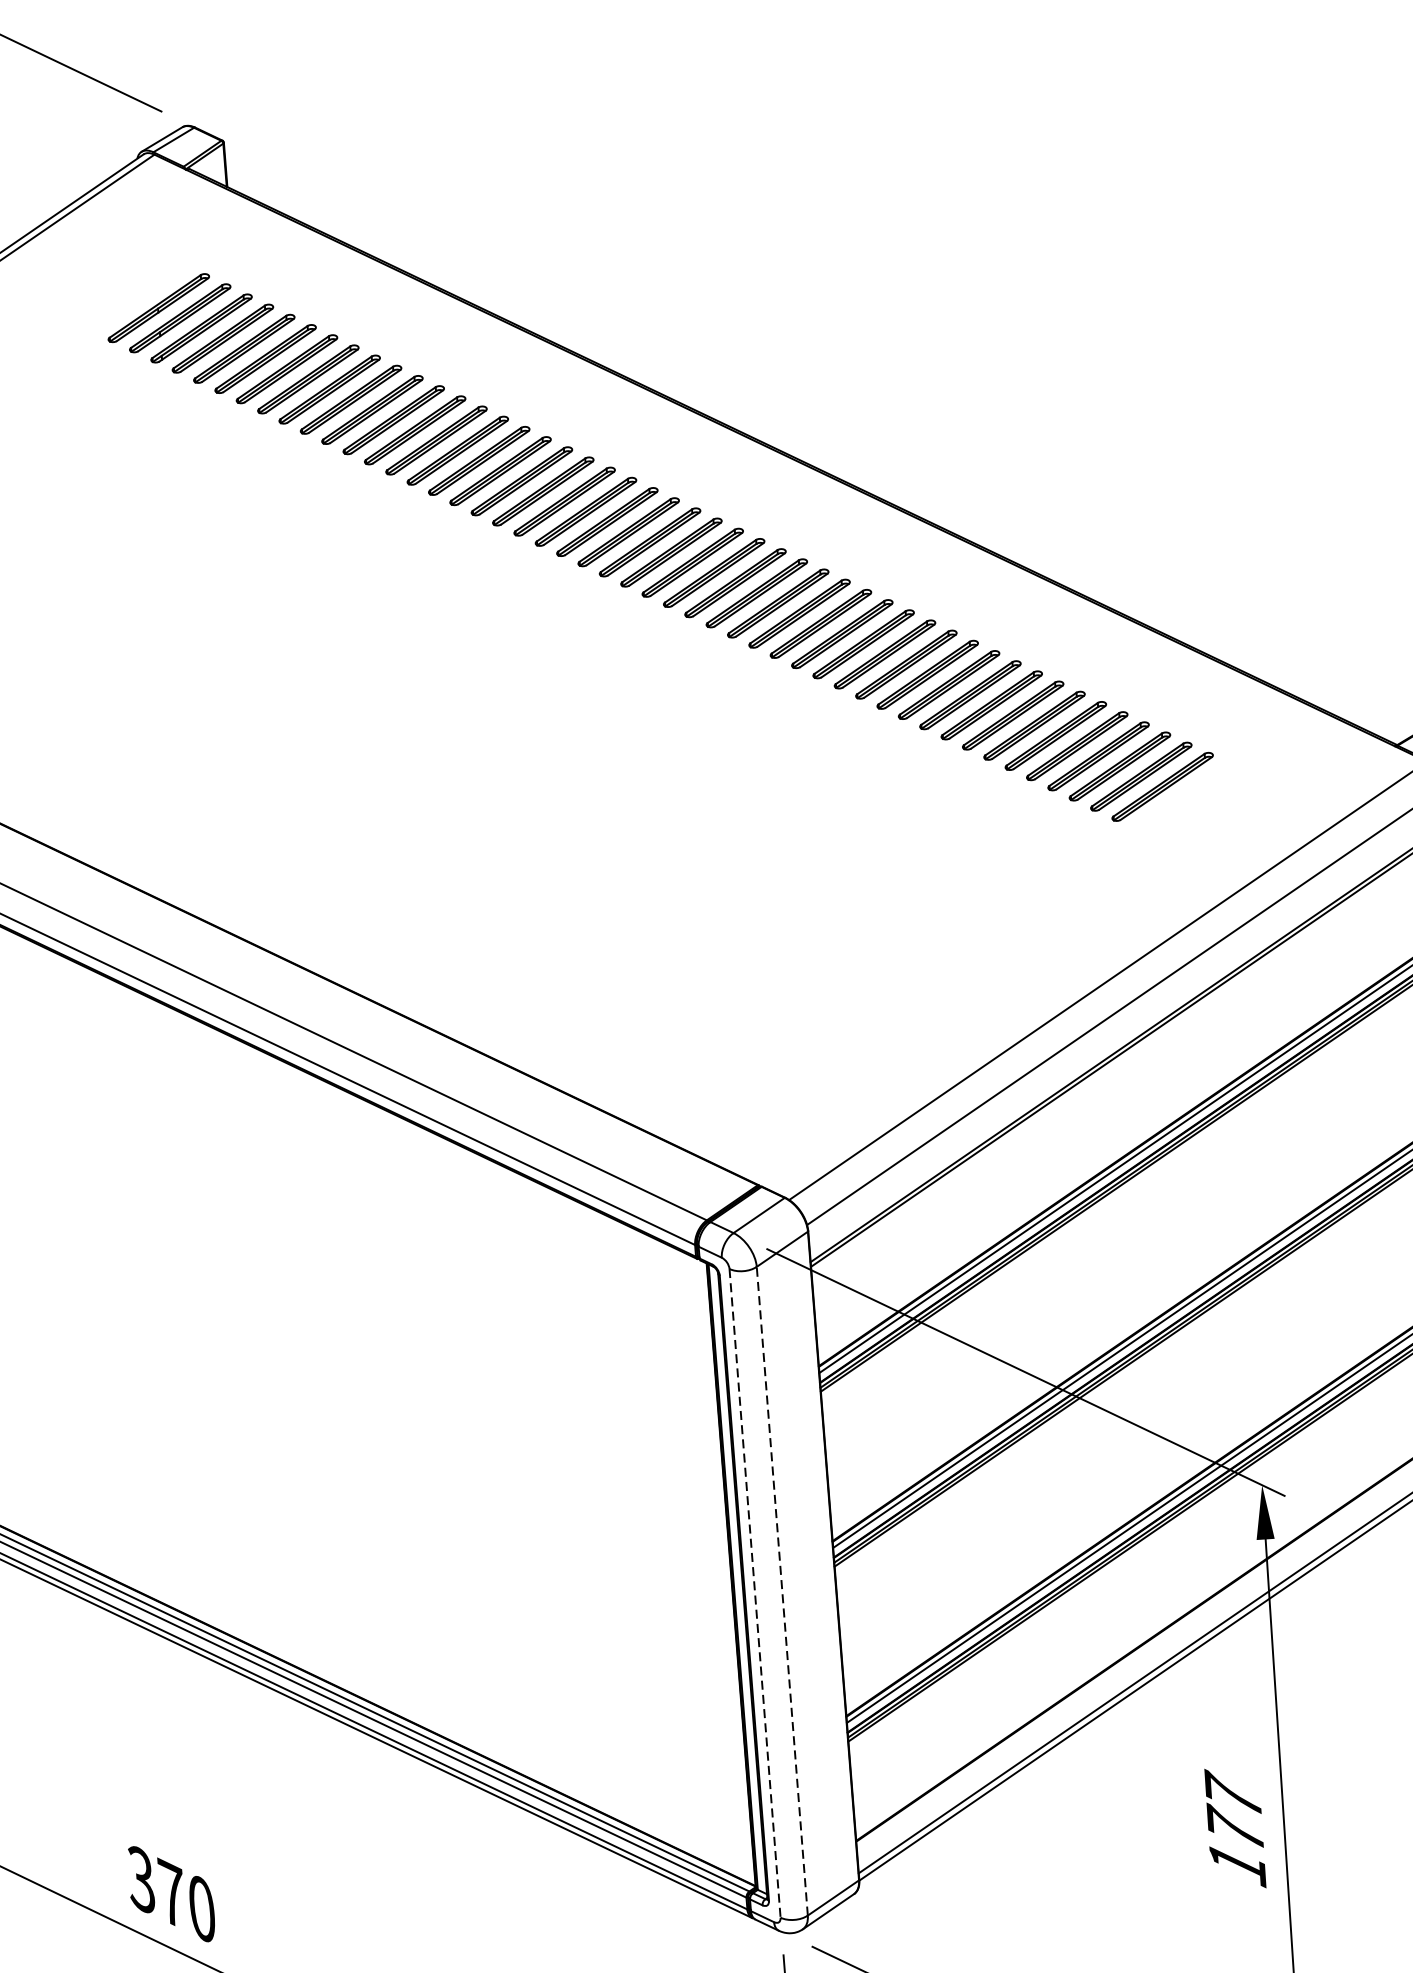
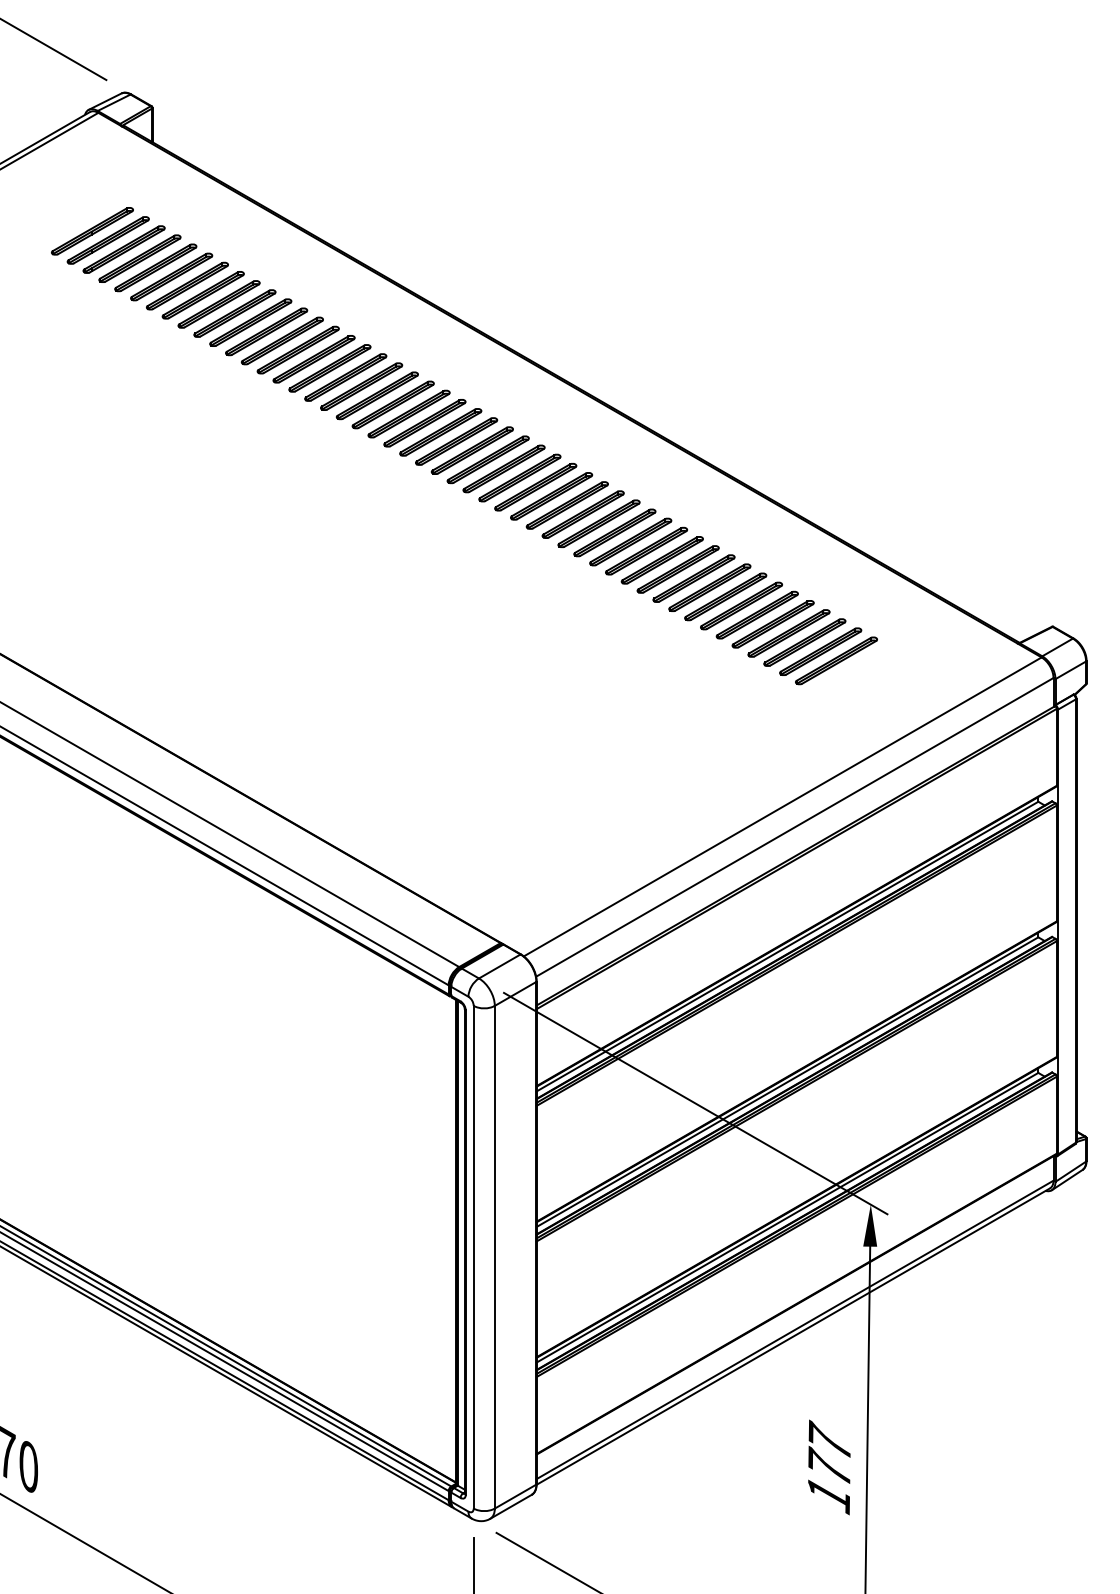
line: (781, 1590) -> (494, 1256), dashed -> solid
line: (754, 1593) -> (473, 1257), dashed -> solid

